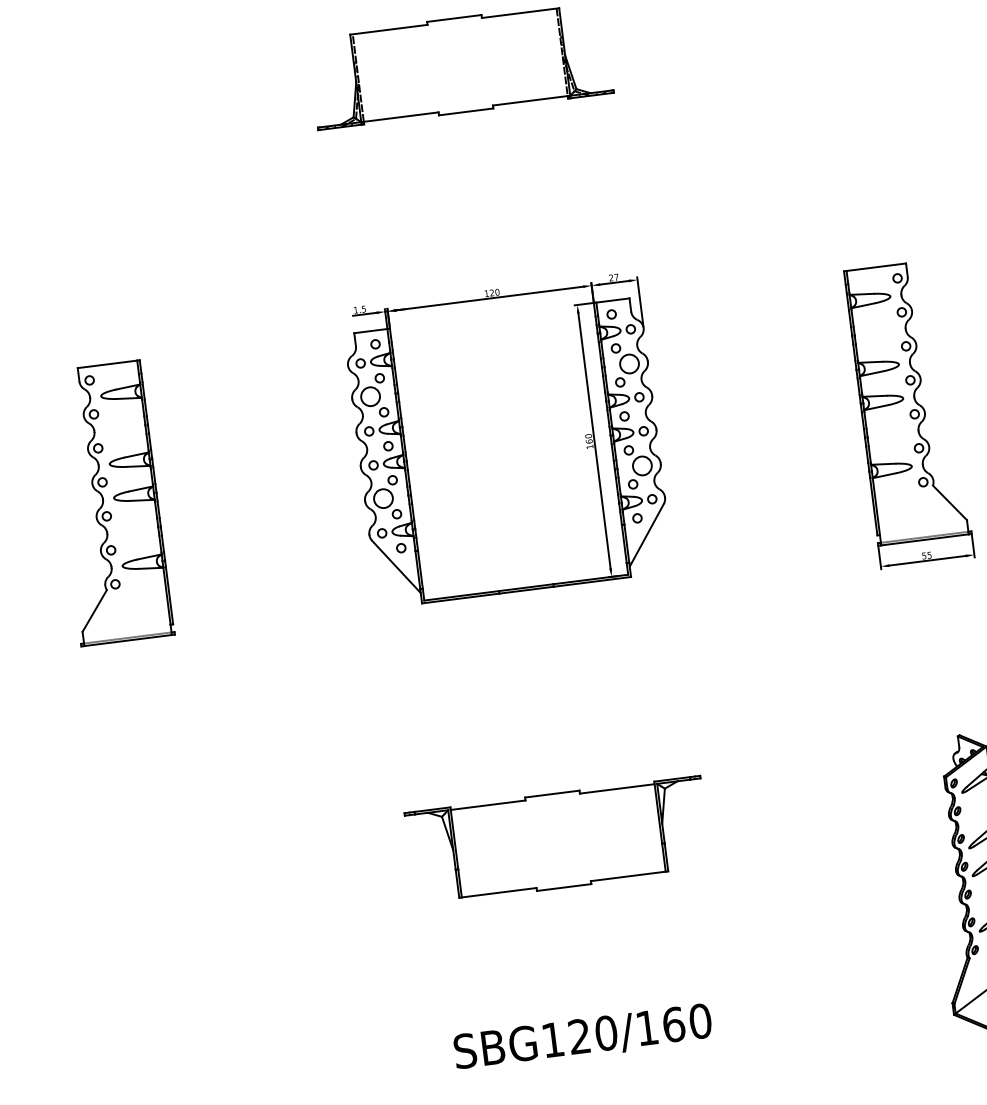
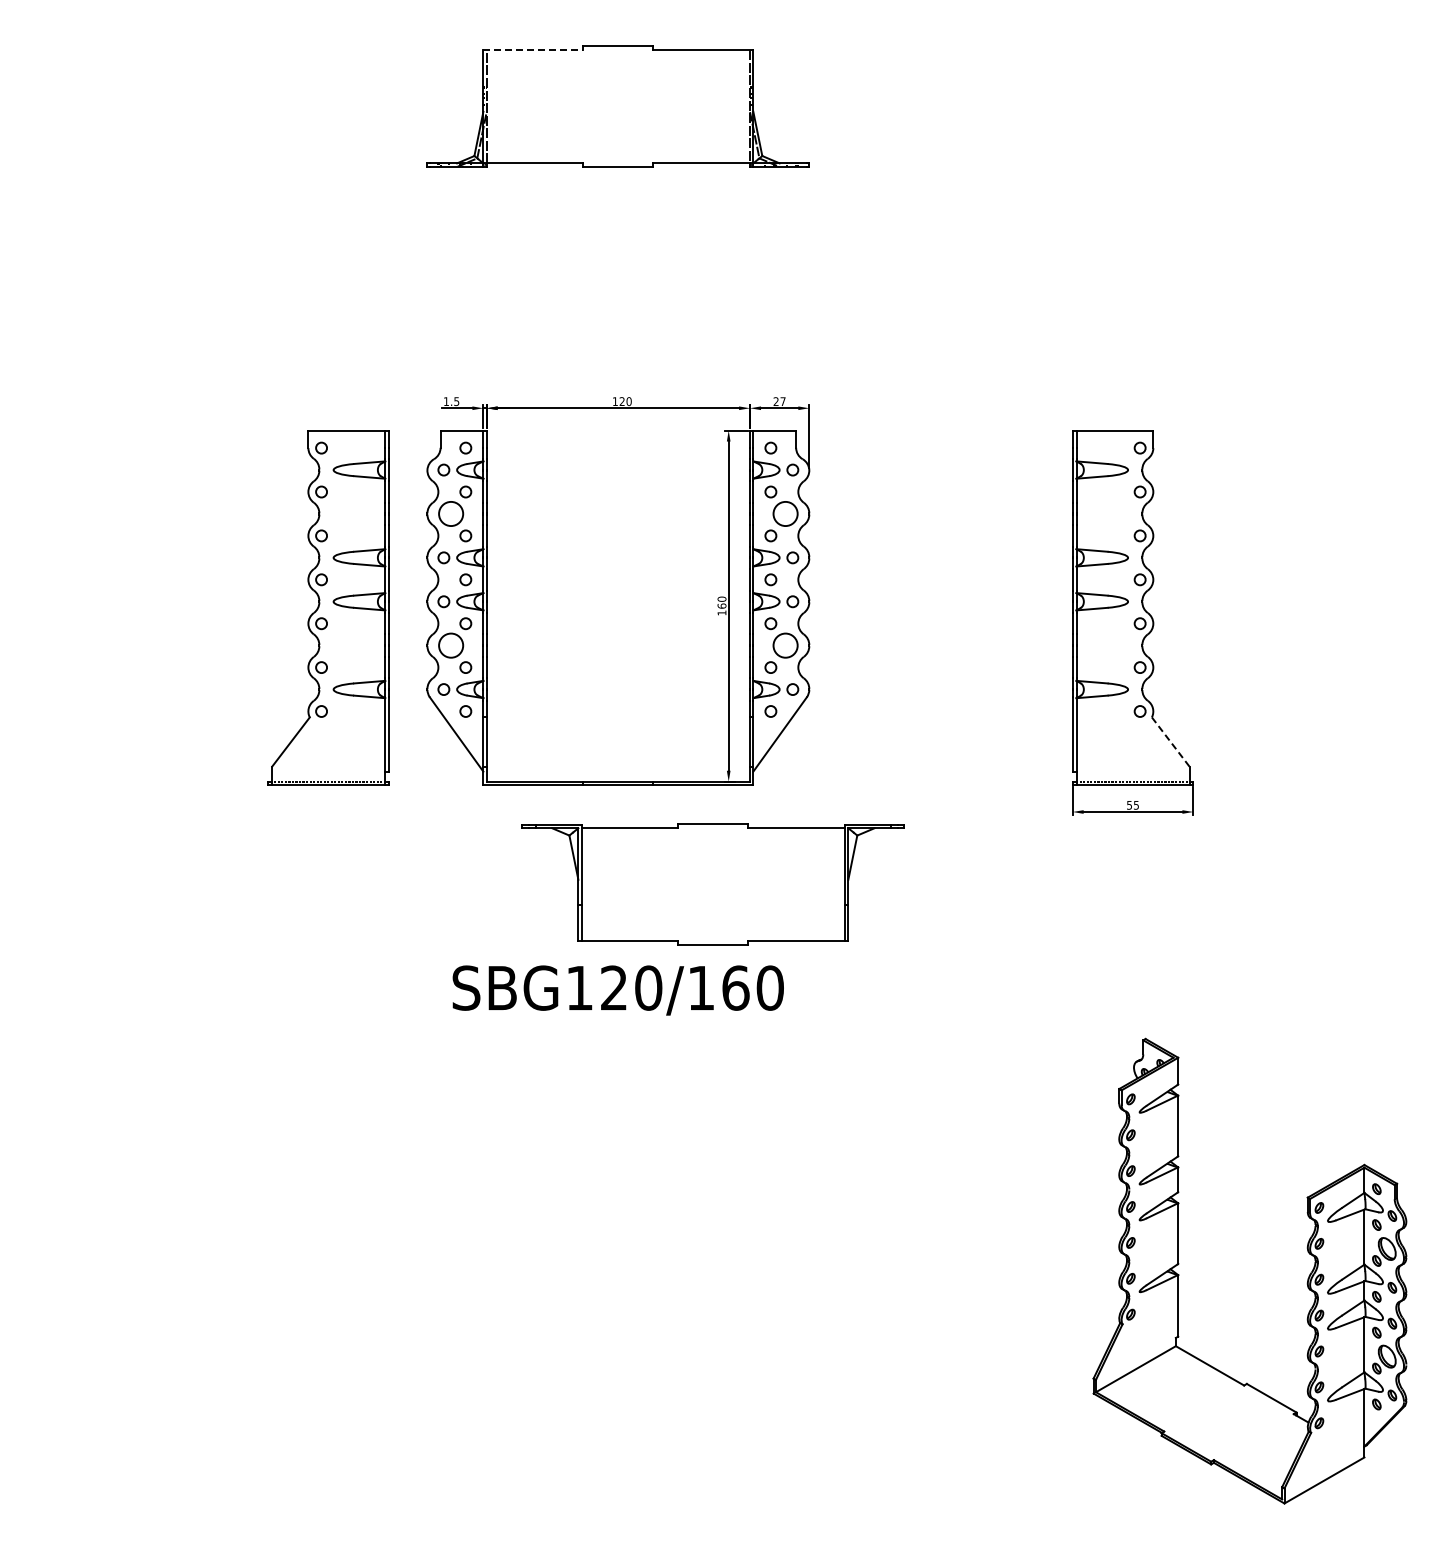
line: (389, 29) -> (533, 50), solid -> dashed
part: (110, 503) -> (328, 607), moved
line: (949, 503) -> (1170, 742), solid -> dashed
part: (557, 840) -> (712, 884), moved
text: (582, 1038) -> (617, 990), moved

